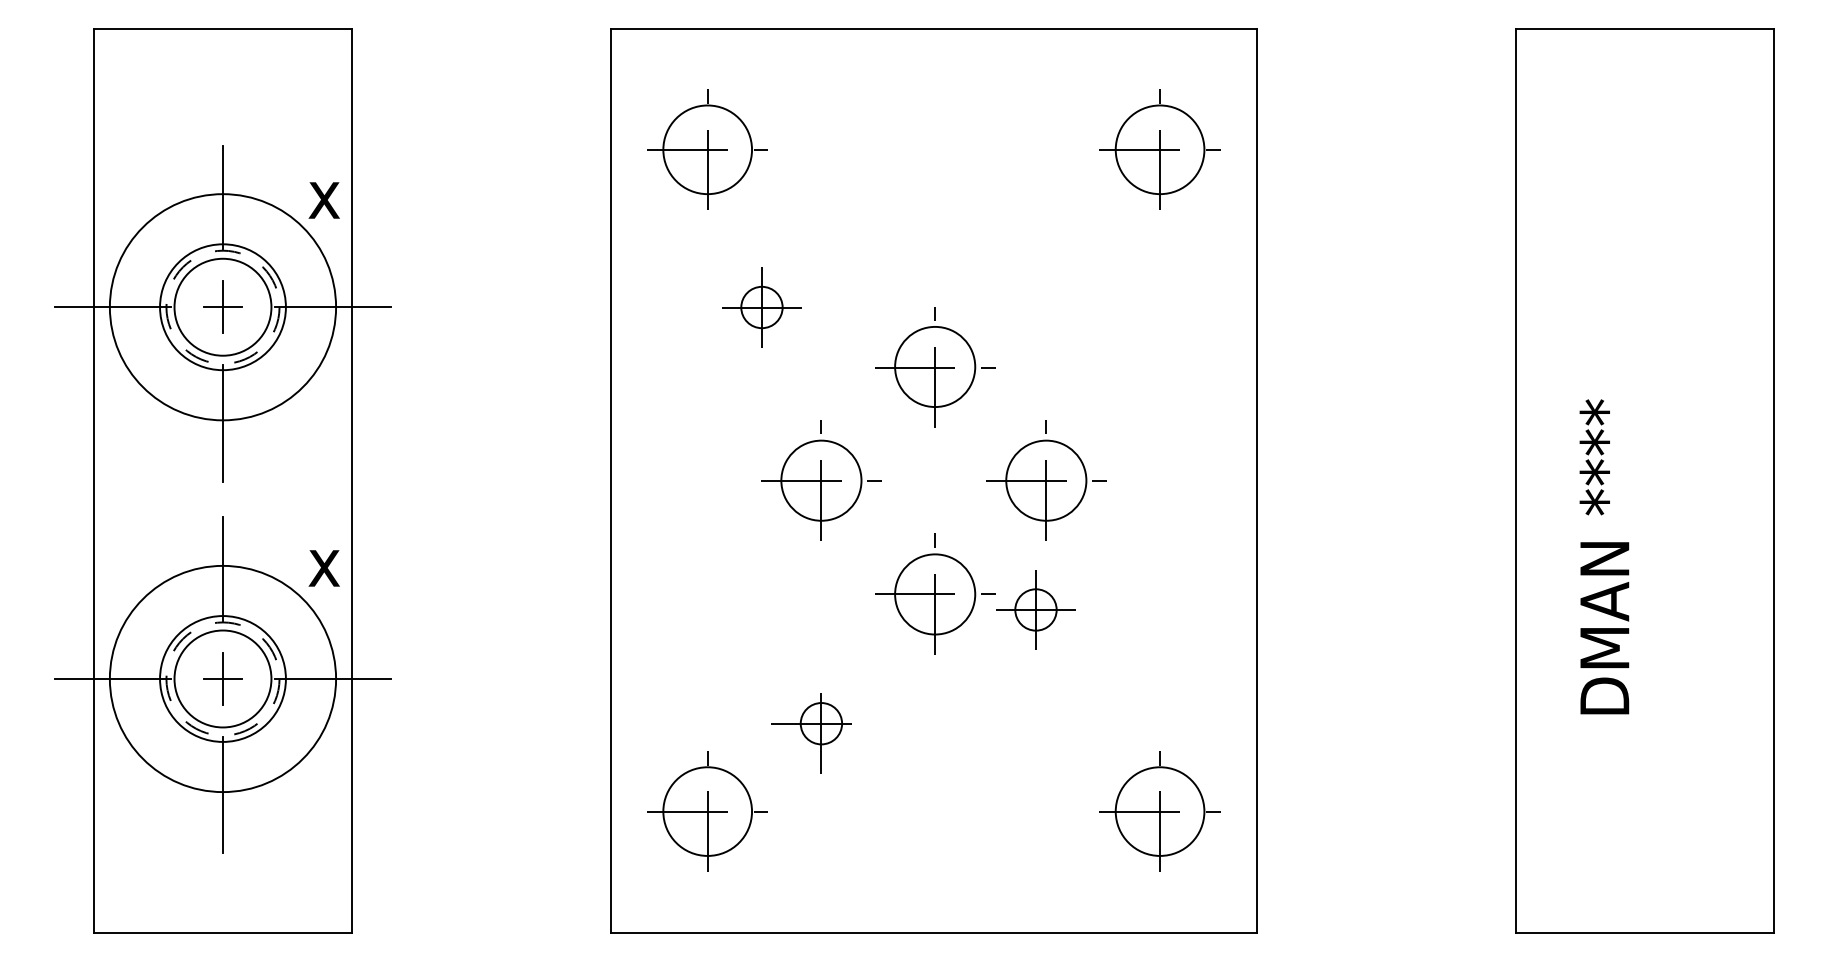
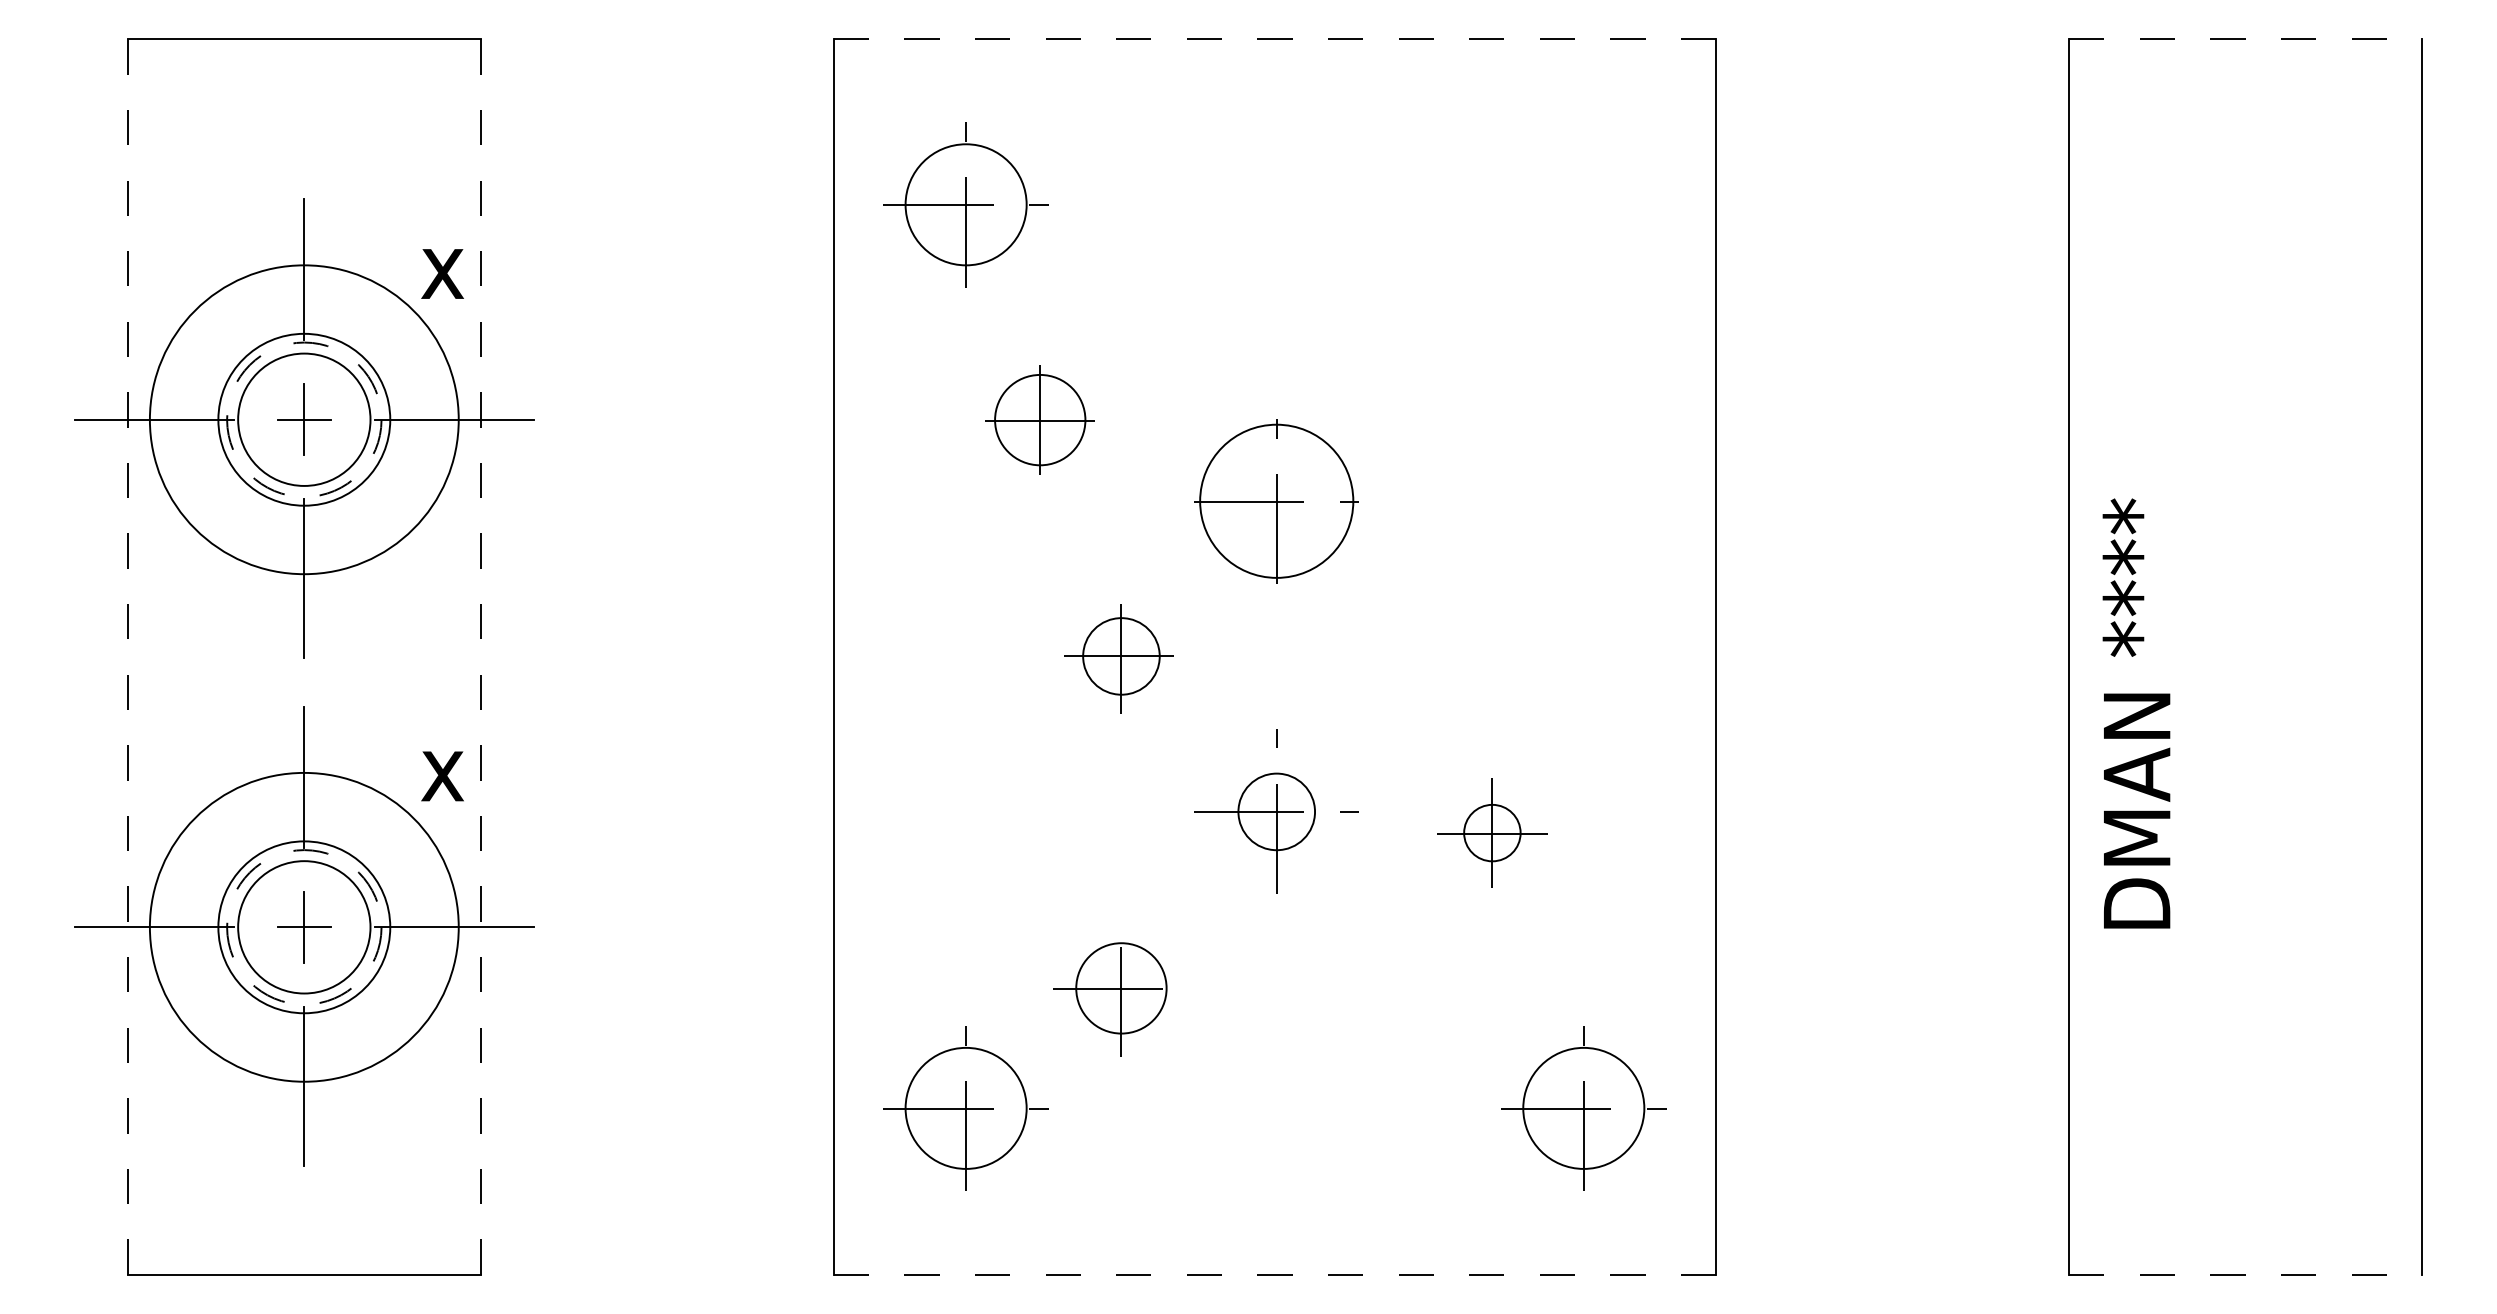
line: (934, 28) -> (1275, 39), solid -> dashed
line: (1645, 28) -> (2246, 39), solid -> dashed
part: (1159, 149) -> (1583, 204), removed
circle: (762, 307) -> (1040, 419), size x1.6
circle: (935, 367) -> (1276, 501), size x1.4
part: (821, 479) -> (1121, 655), size x0.7
part: (1046, 479) -> (1428, 655), removed
line: (93, 481) -> (127, 657), solid -> dashed
line: (352, 481) -> (480, 657), solid -> dashed
text: (1604, 556) -> (2136, 713), moved
circle: (935, 594) -> (1276, 811), size x0.7
part: (1036, 609) -> (1492, 832), moved
circle: (821, 723) -> (1121, 988), size x1.6
line: (934, 933) -> (1275, 1274), solid -> dashed
line: (1645, 933) -> (2246, 1274), solid -> dashed

